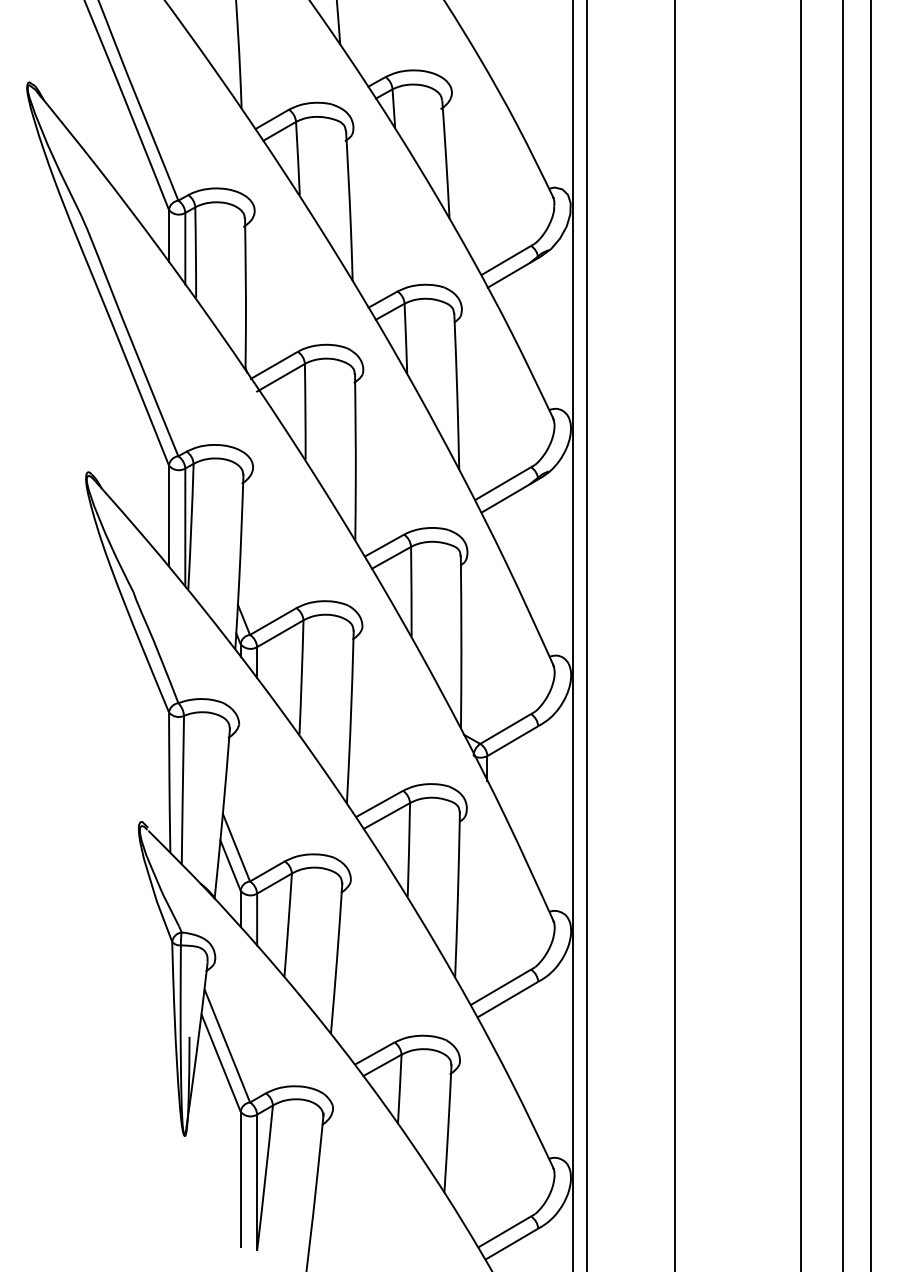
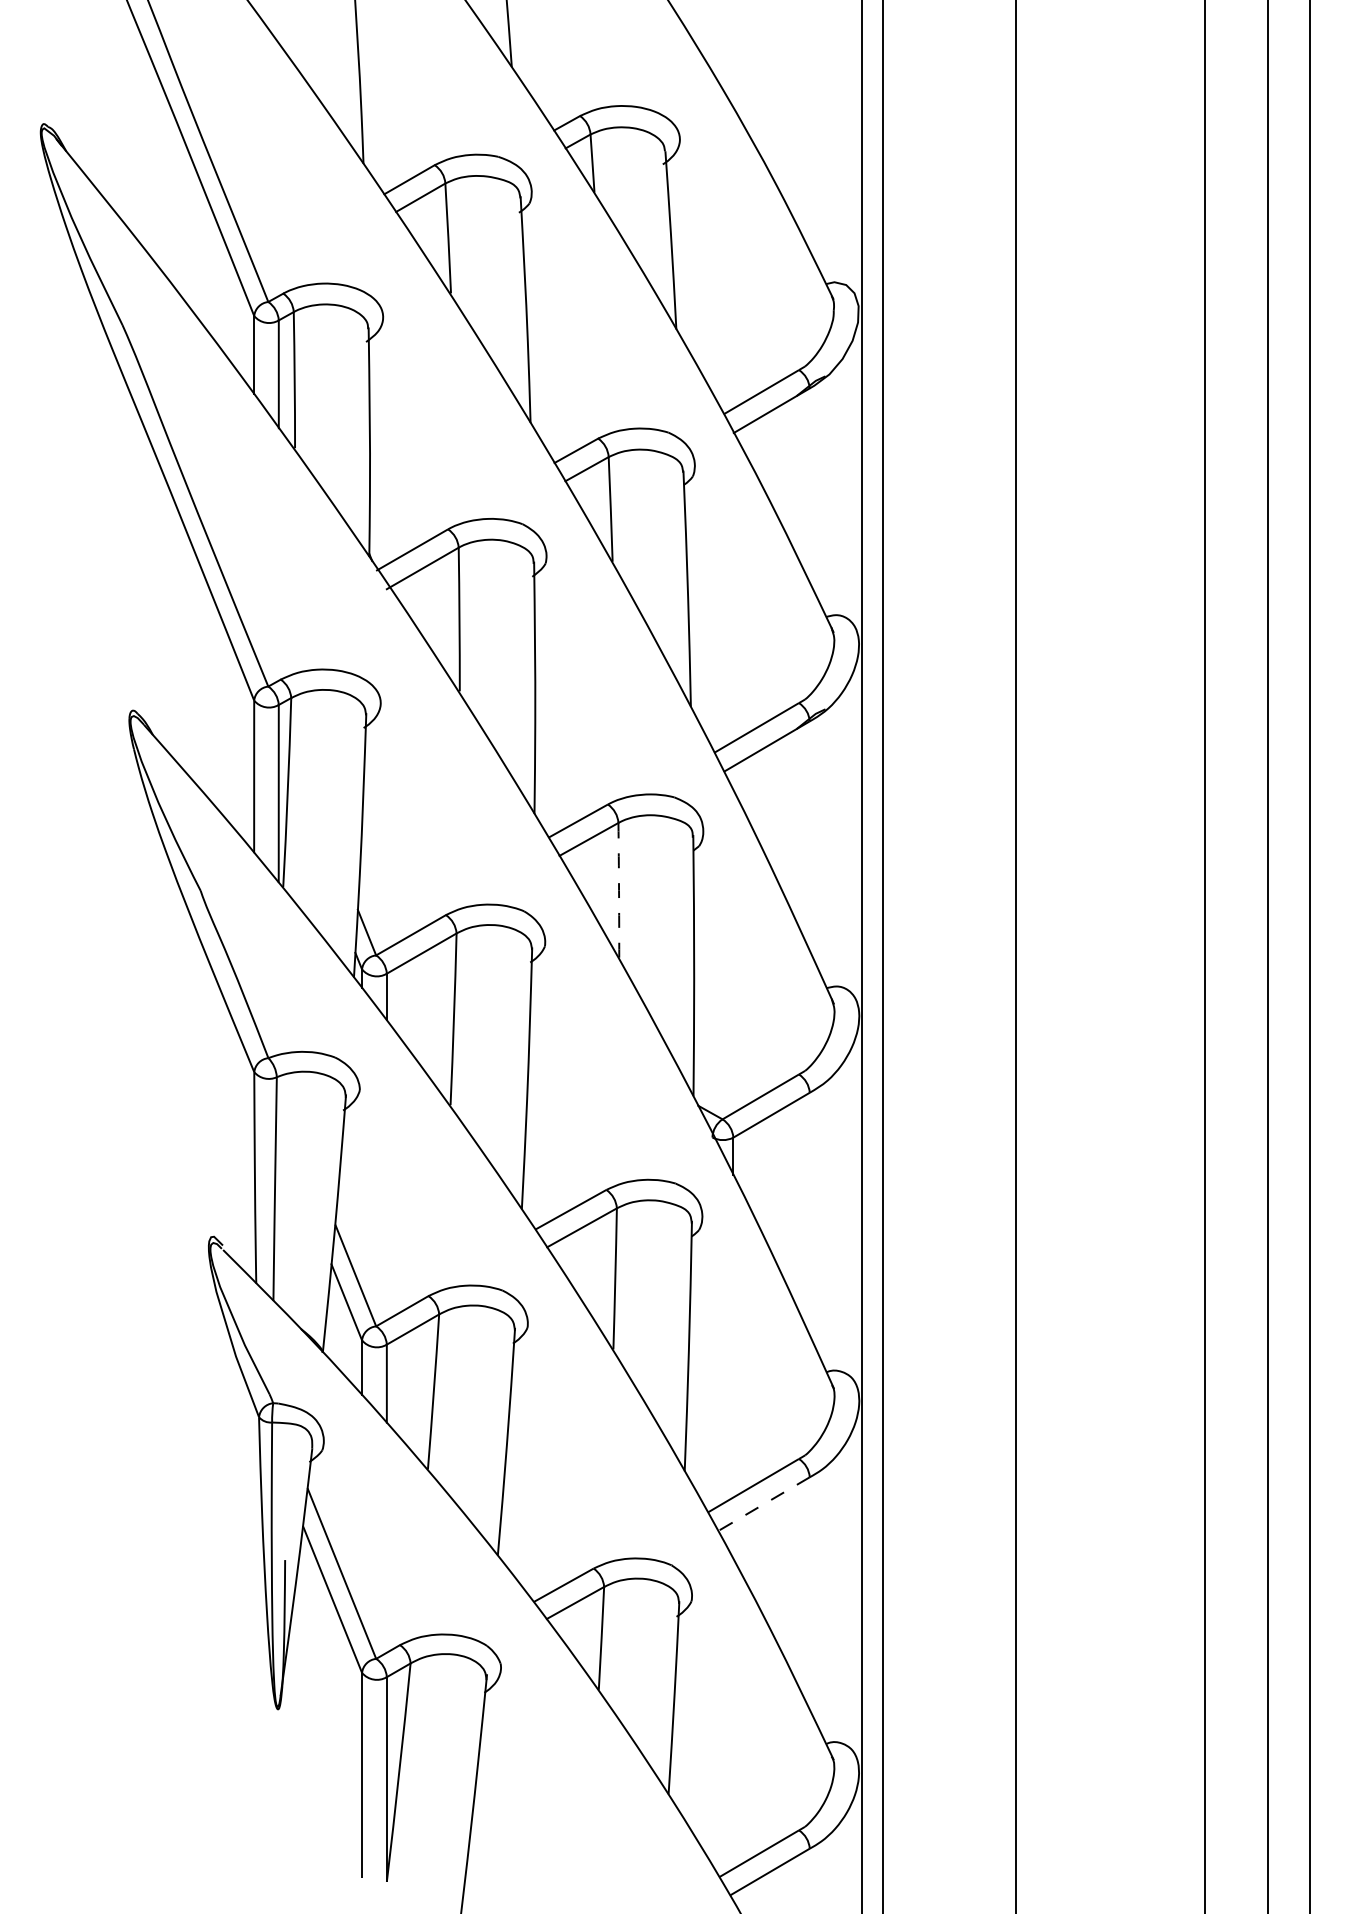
arc: (411, 591) -> (619, 890), solid -> dashed
line: (508, 999) -> (765, 1503), solid -> dashed

